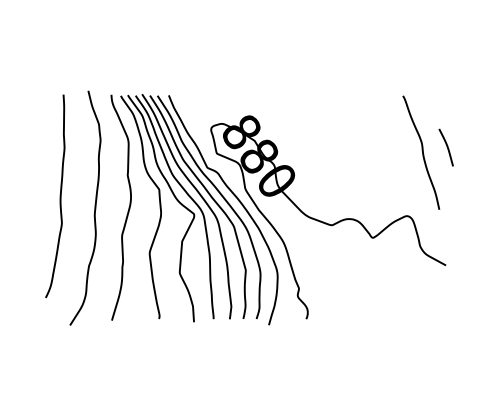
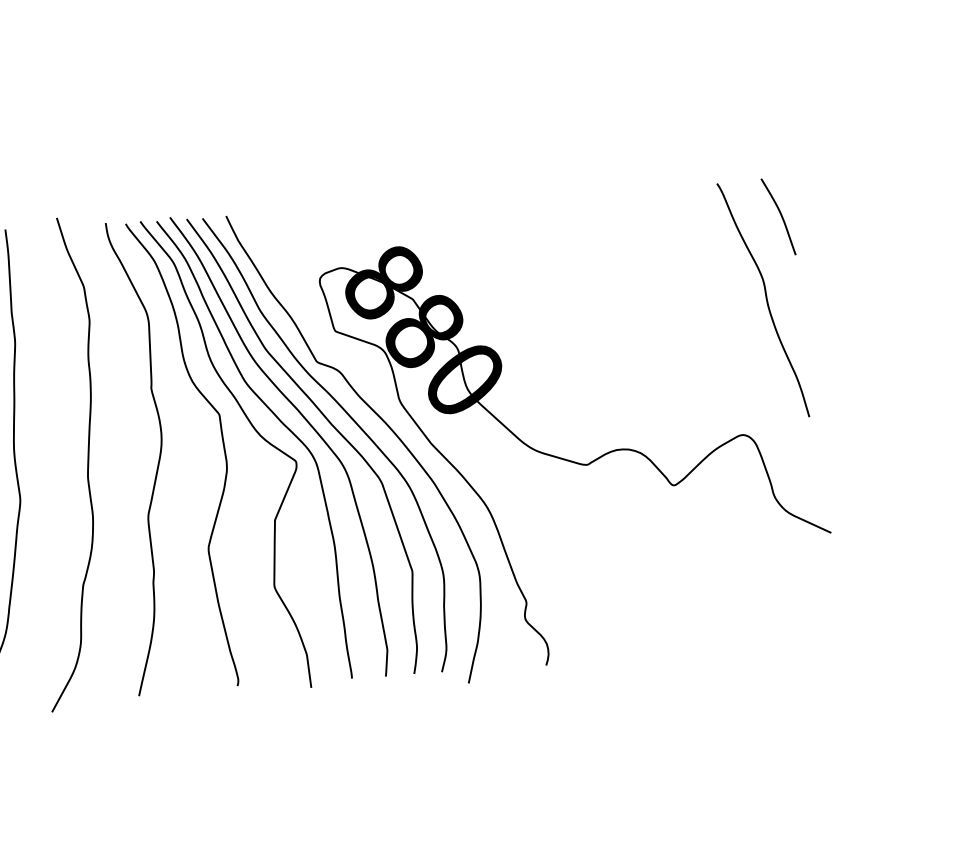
curve: (446, 147) -> (779, 216), moved

